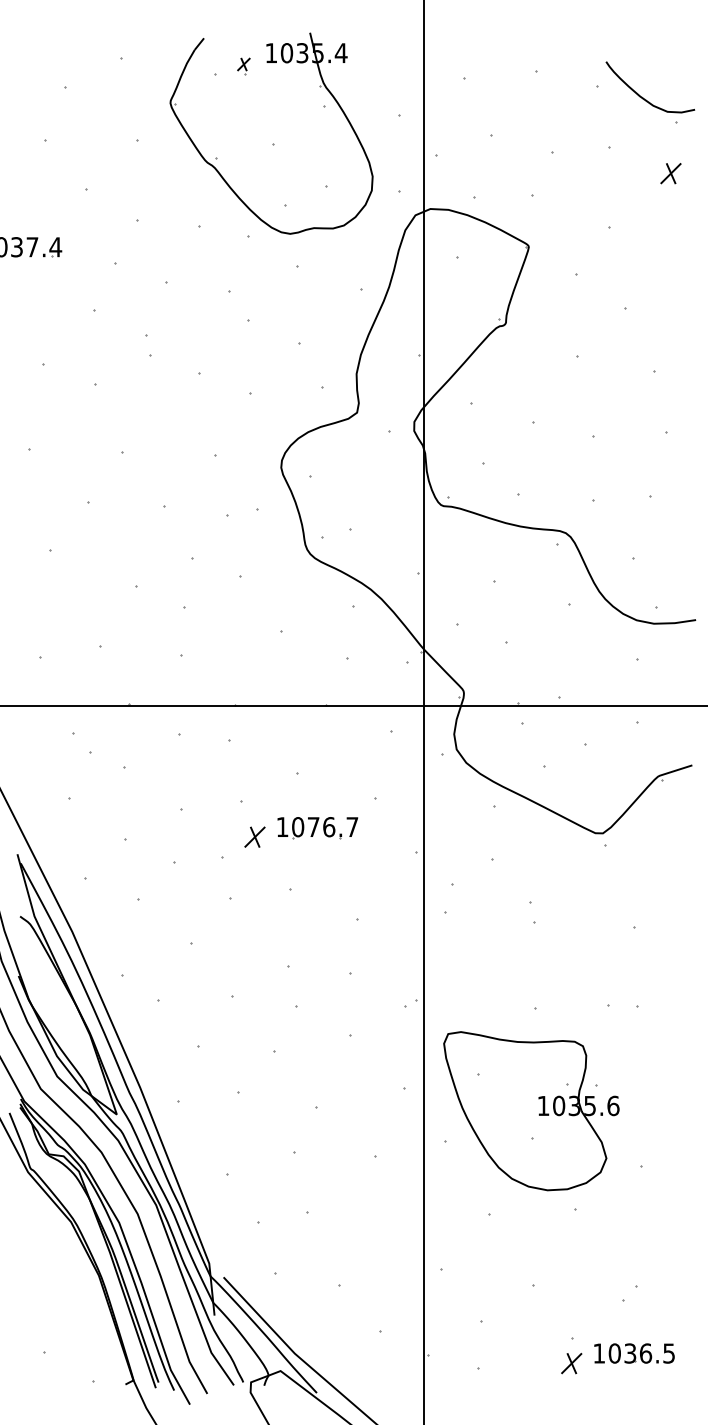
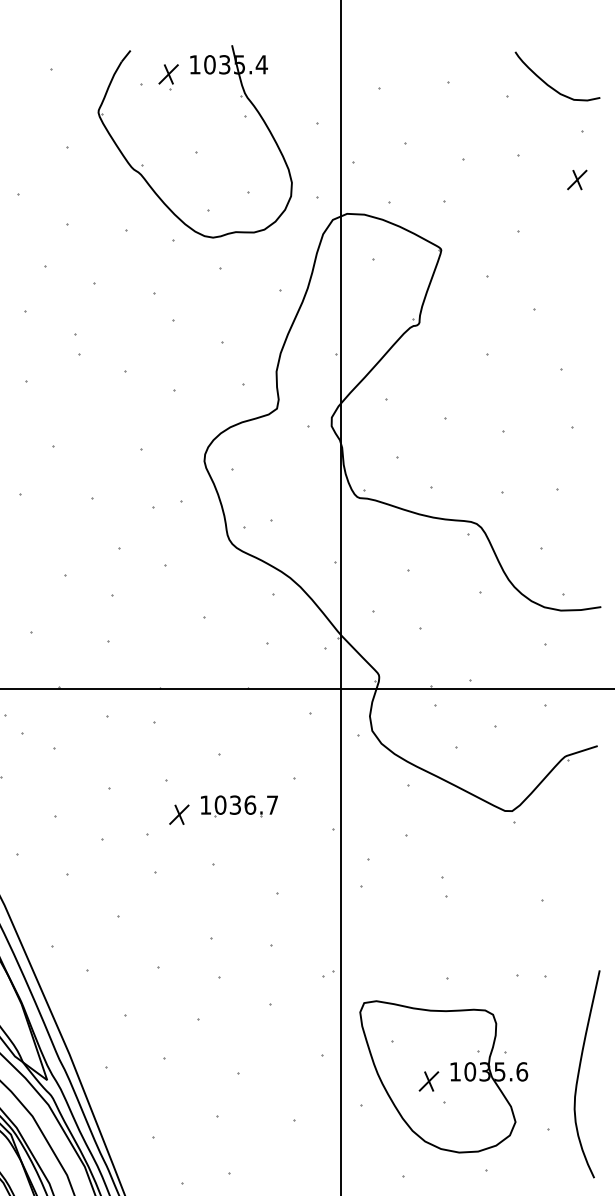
part: (243, 66) -> (168, 77), size x1.67
curve: (643, 97) -> (551, 86), moved
text: (313, 827) -> (235, 805), 1076.7 -> 1036.7
curve: (673, 1107) -> (579, 1073), added
part: (515, 1115) -> (428, 1081), added

